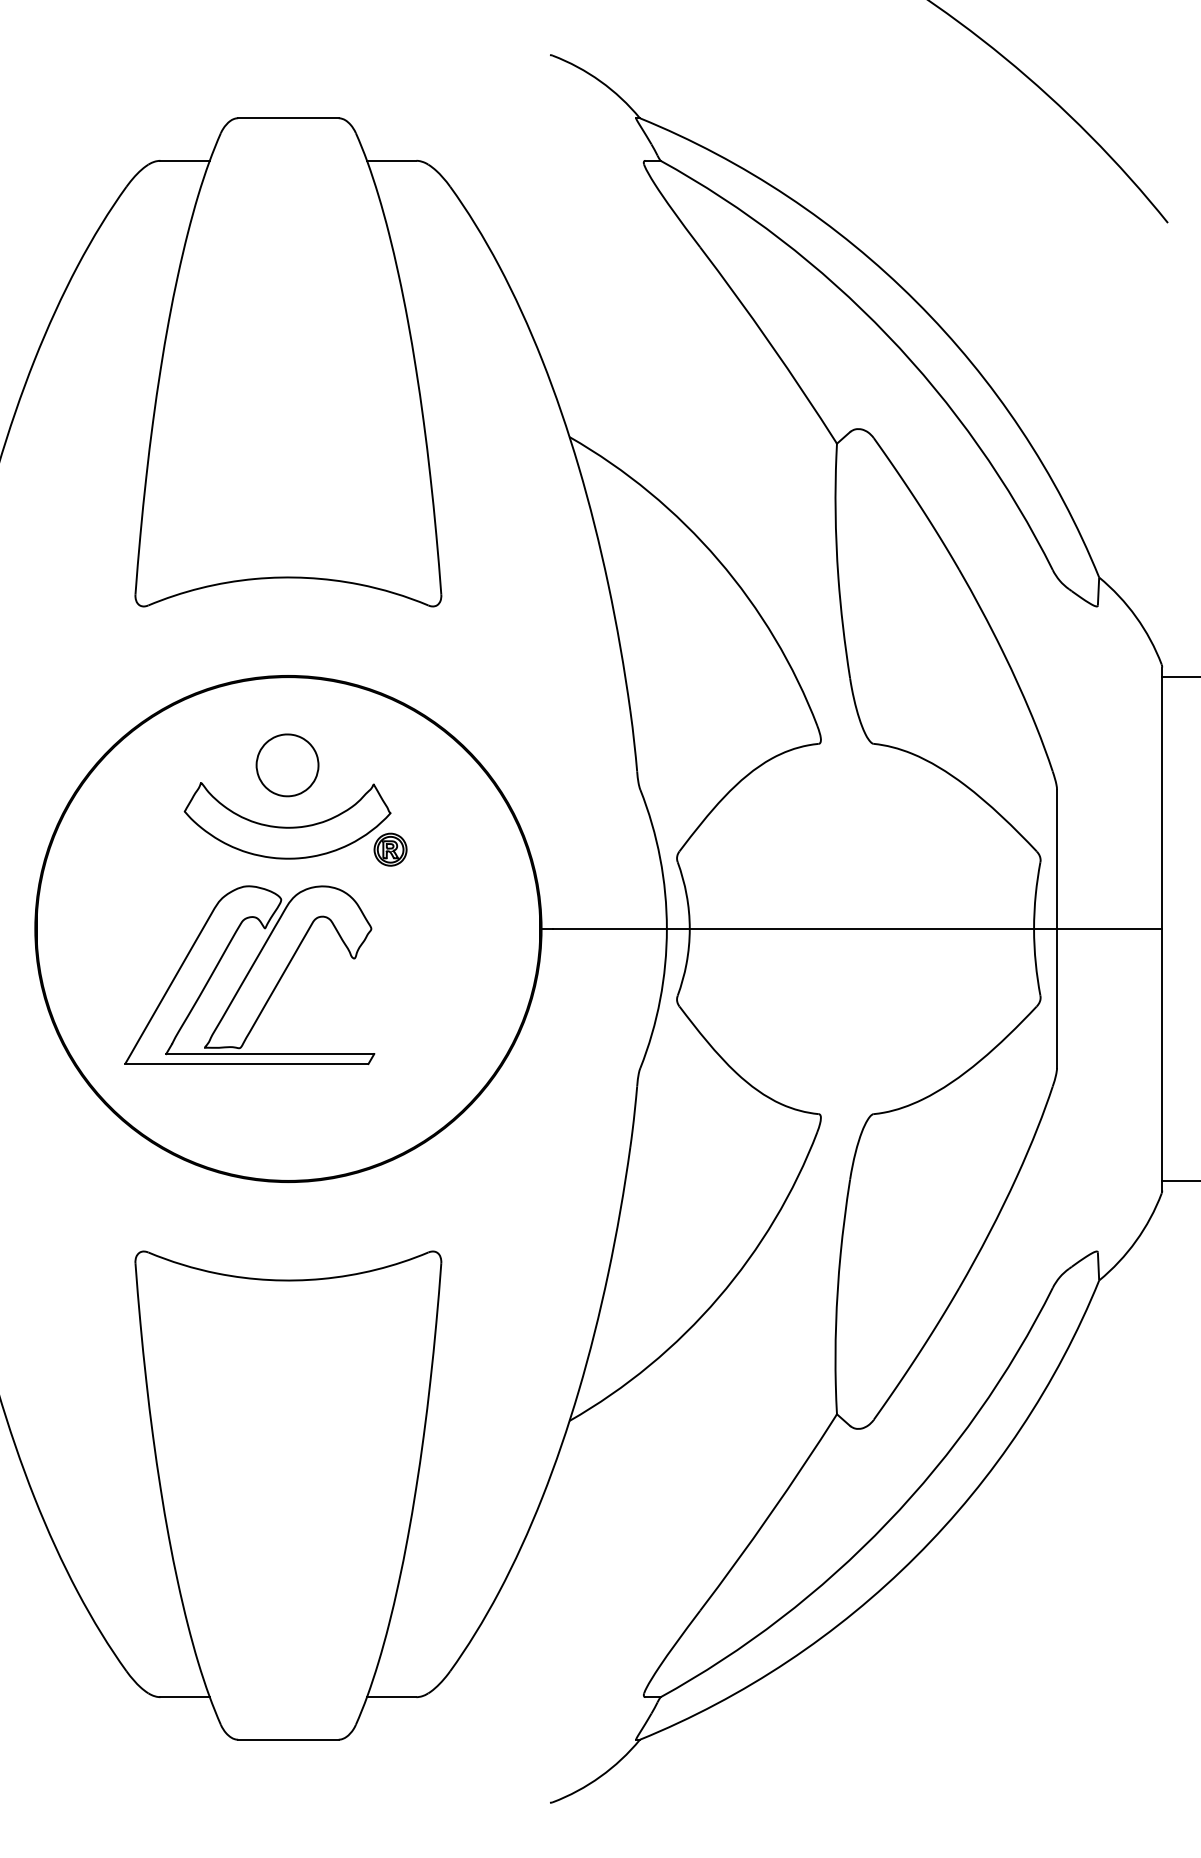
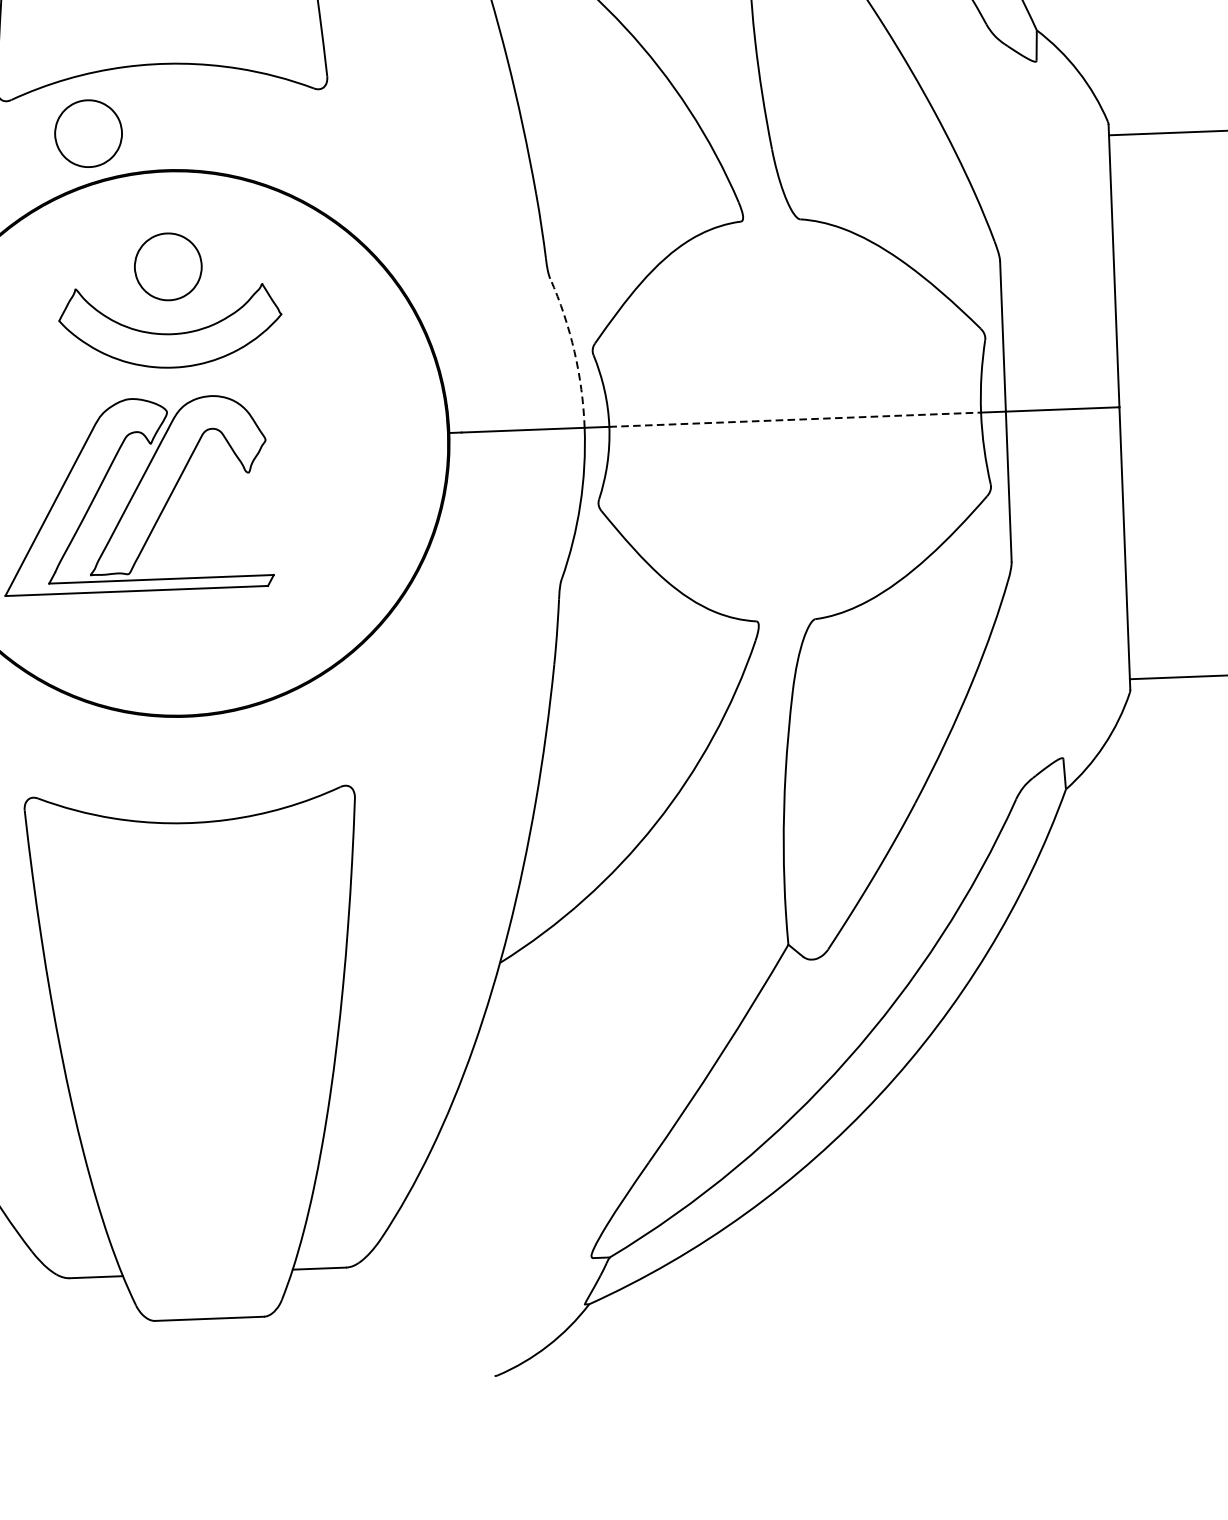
part: (218, 639) -> (88, 133), added
part: (390, 849) -> (282, 353), removed
arc: (660, 858) -> (574, 351), solid -> dashed
line: (862, 929) -> (795, 420), solid -> dashed

